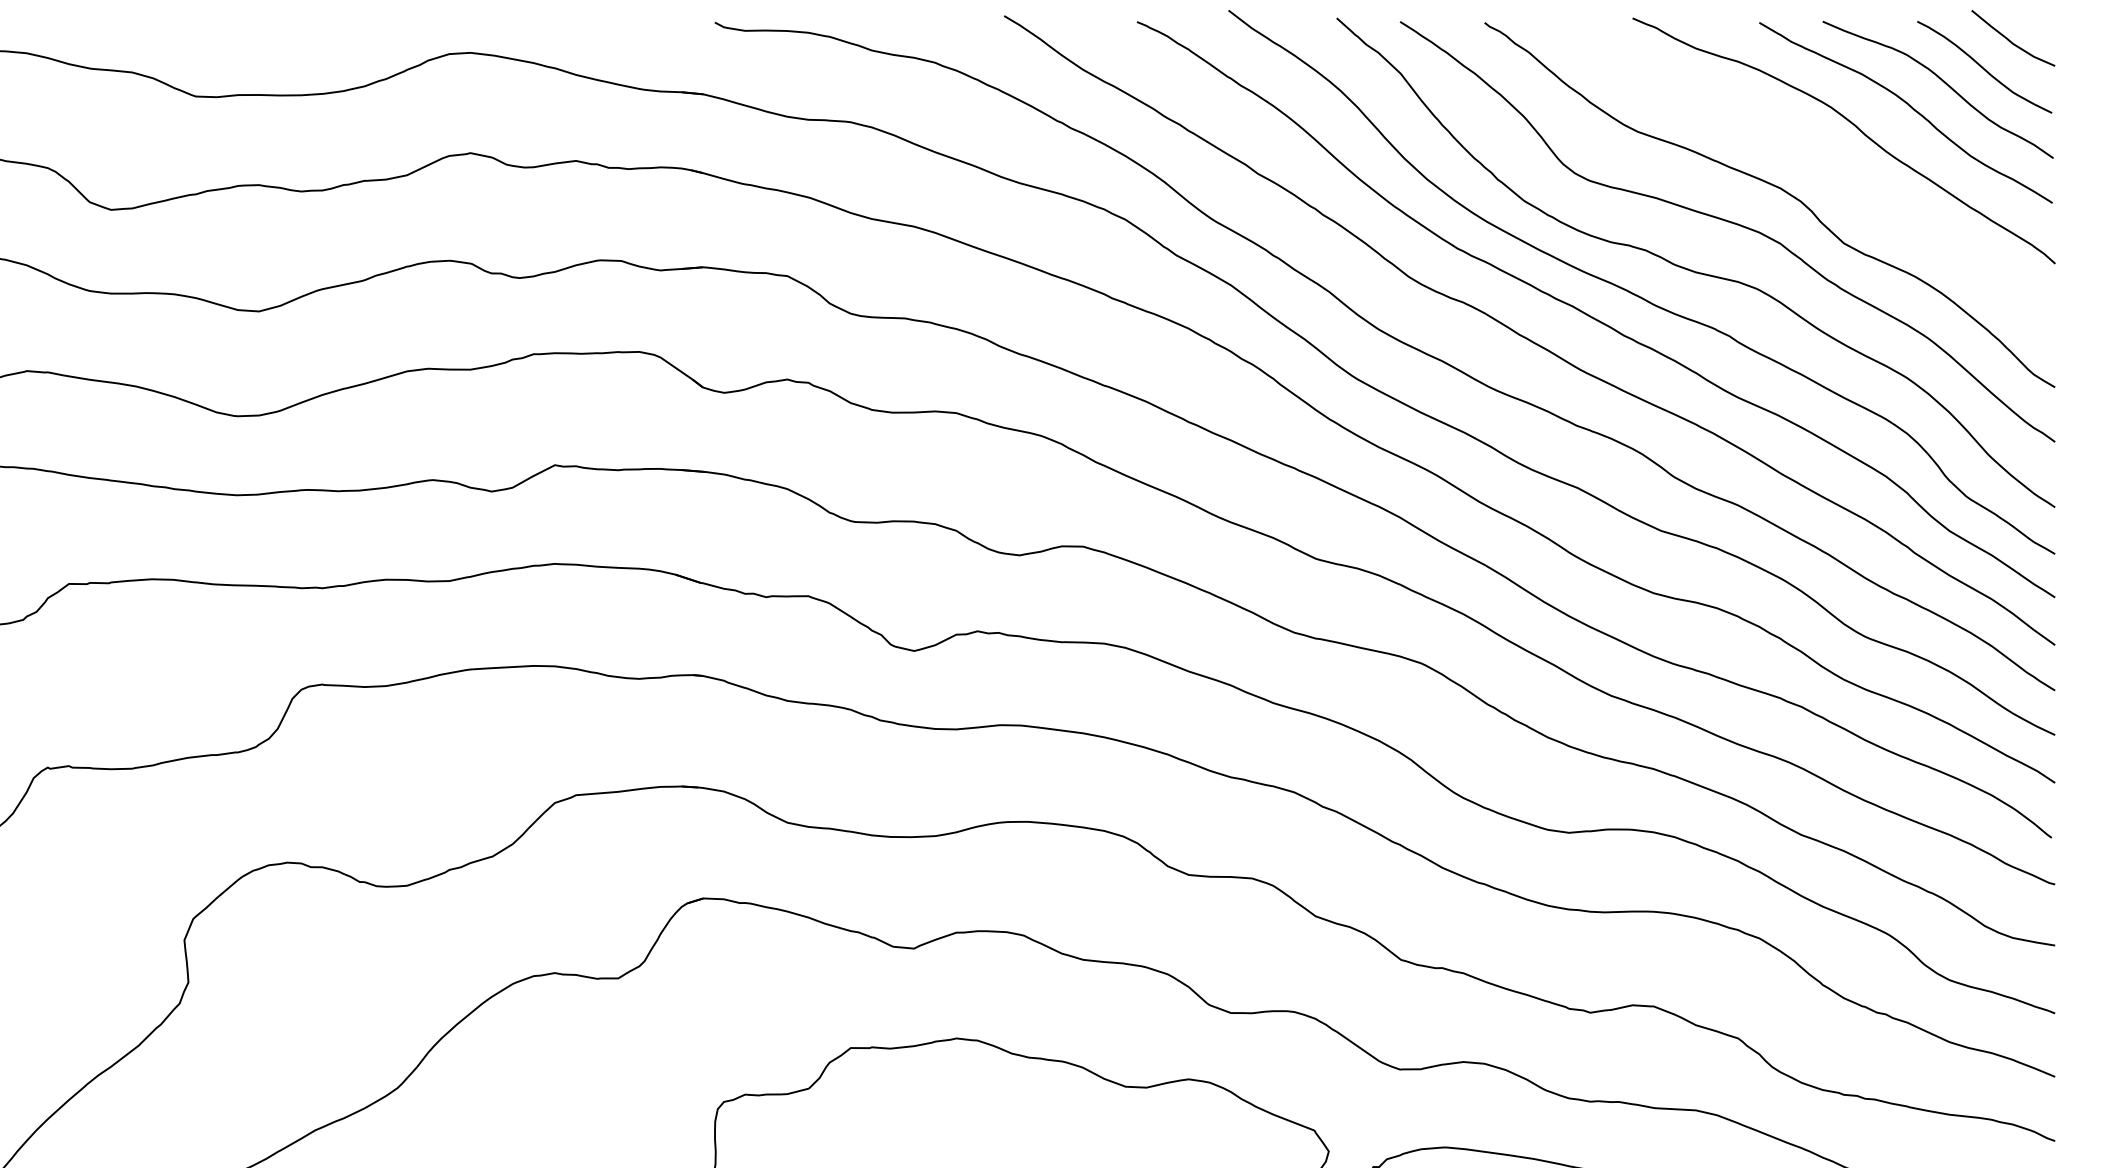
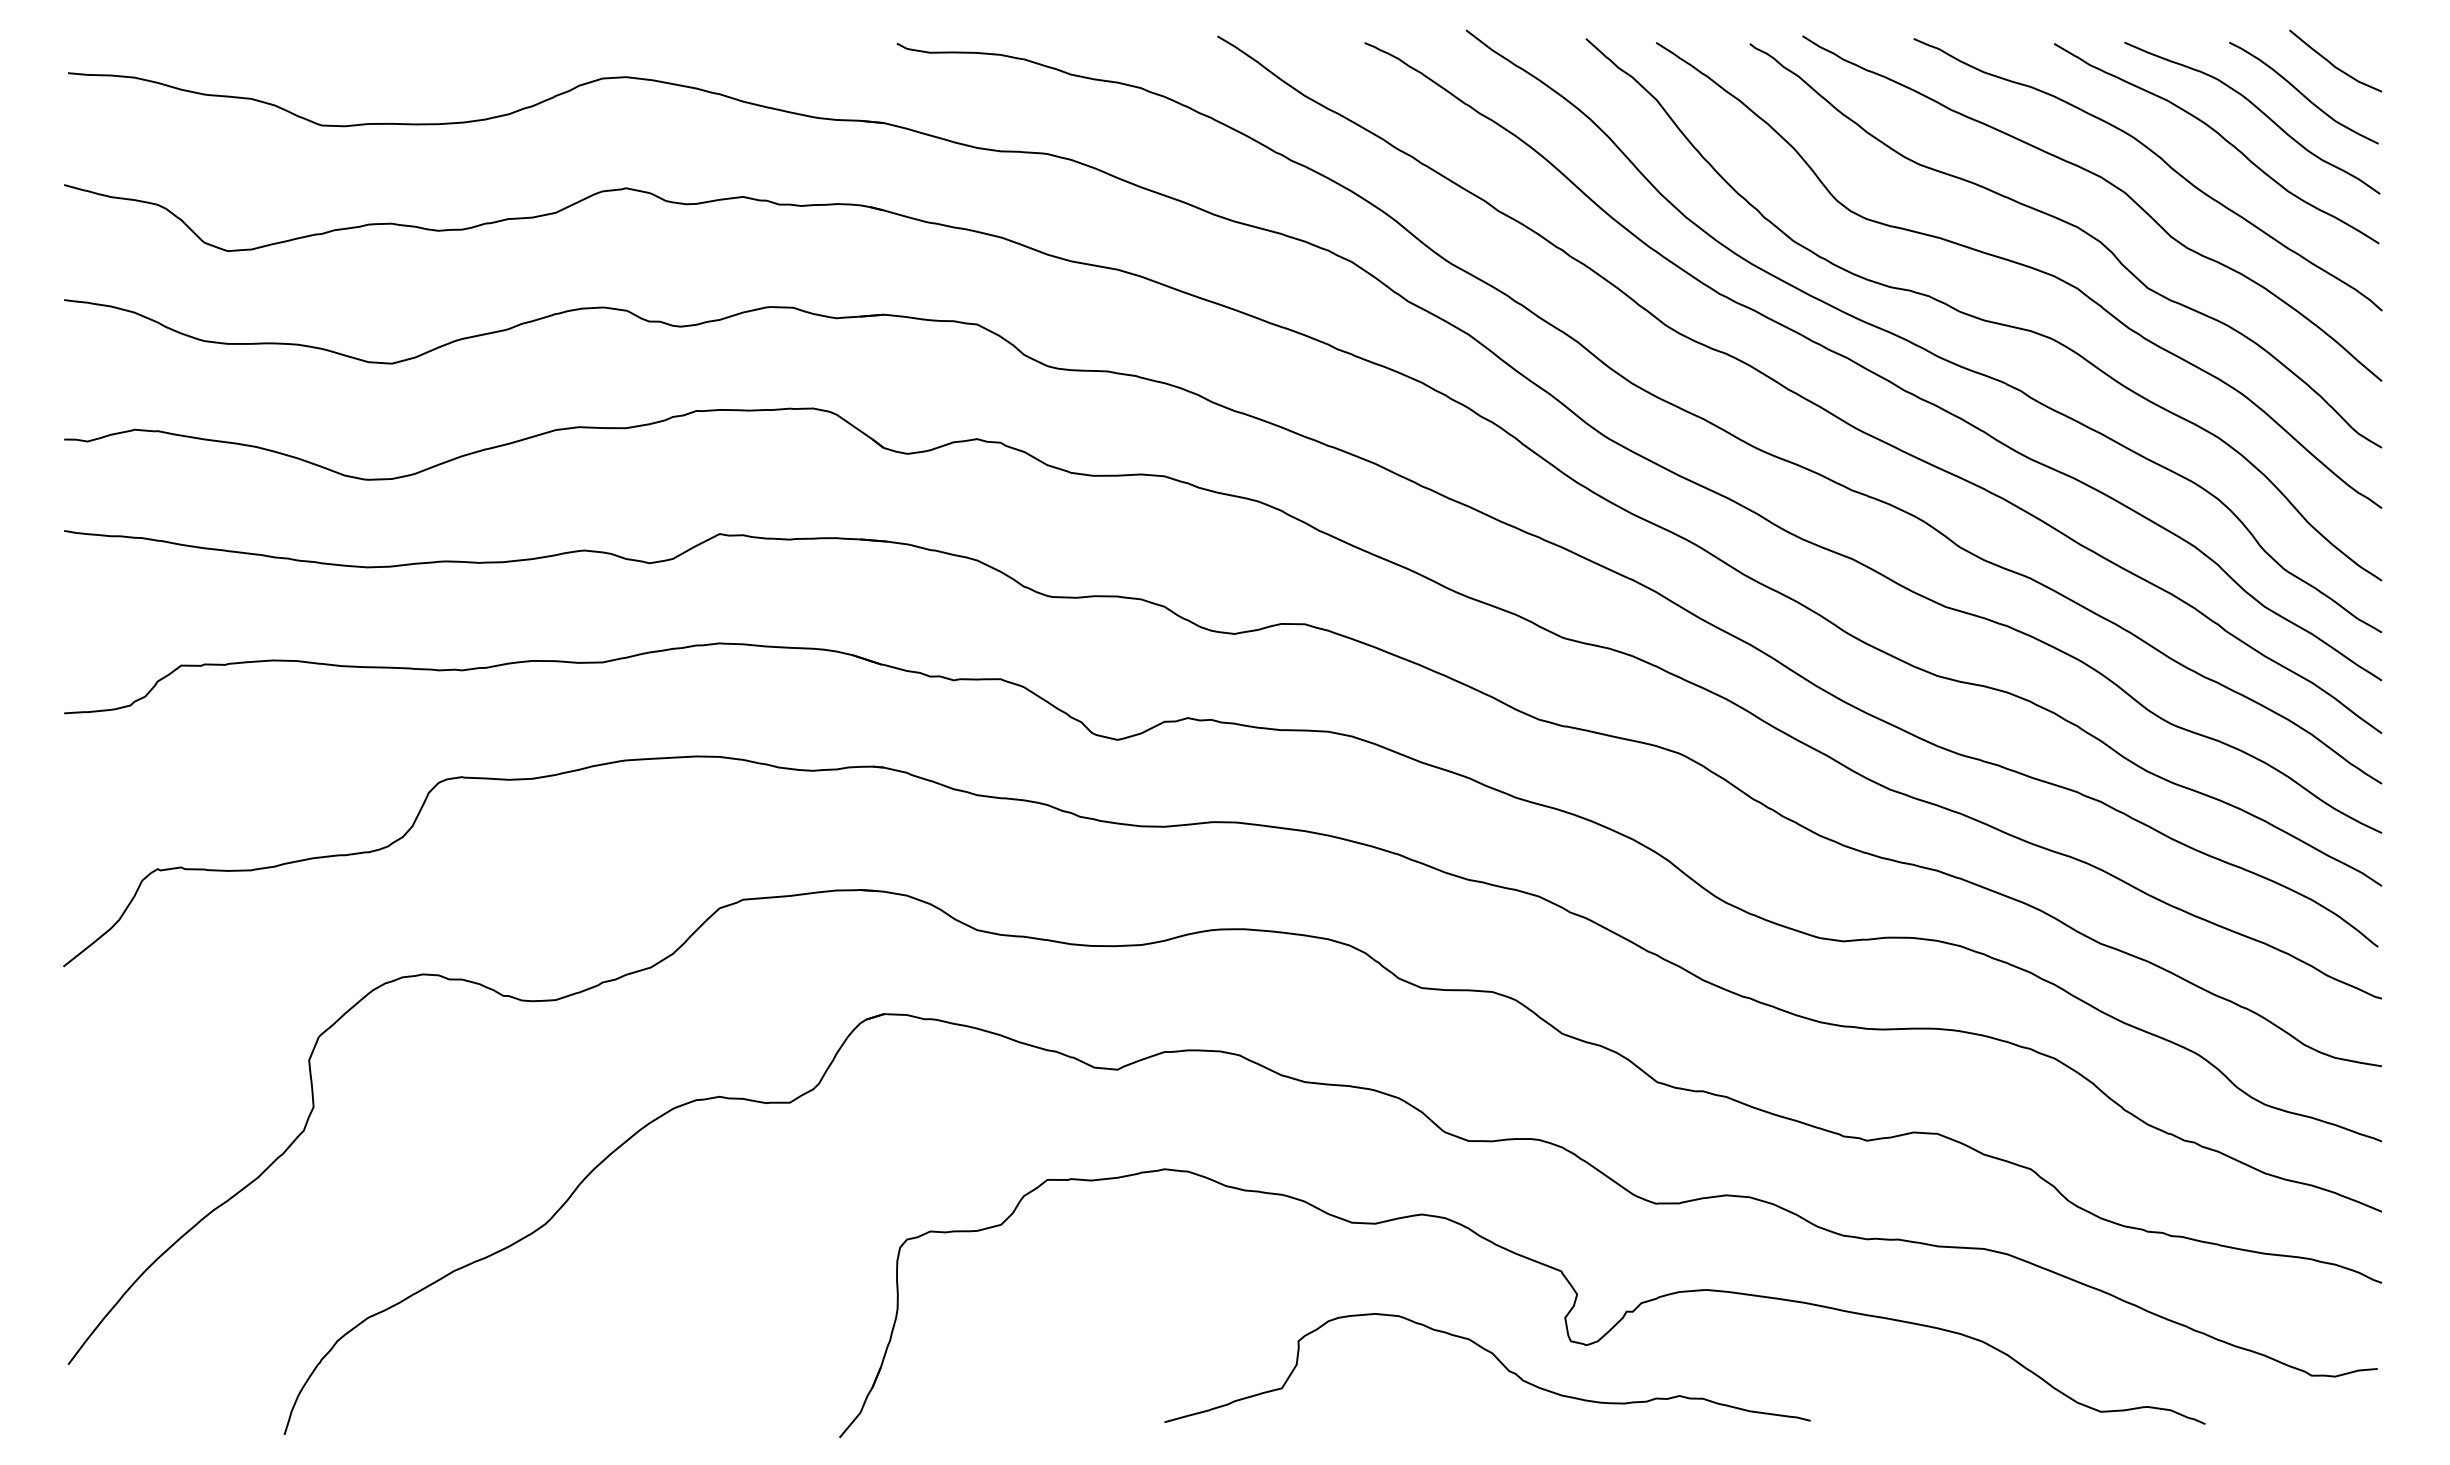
curve: (1808, 148) -> (2108, 183), added

